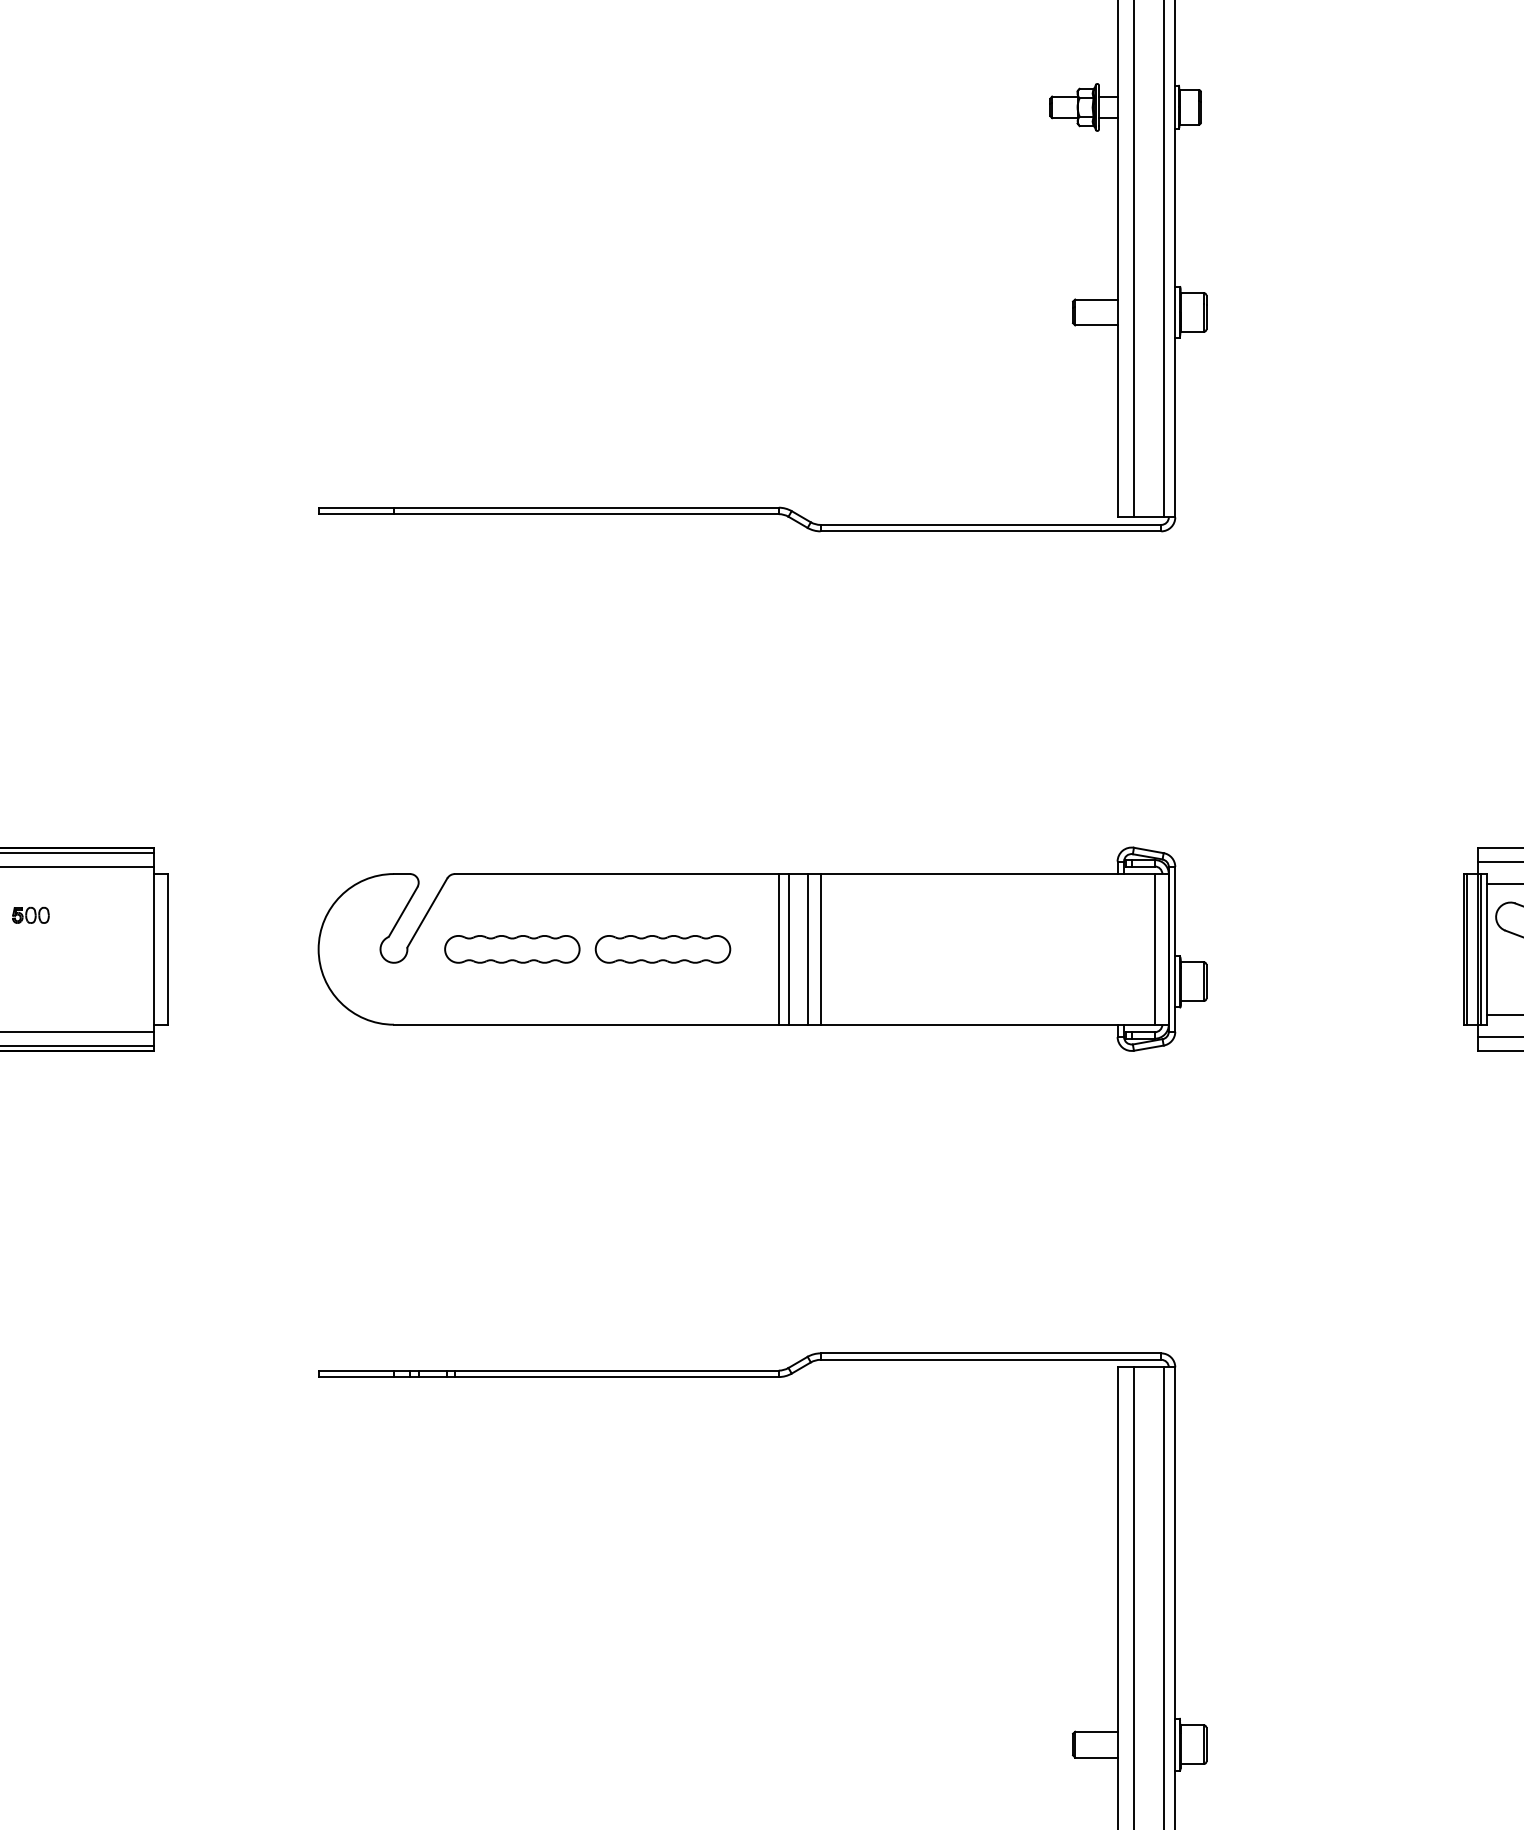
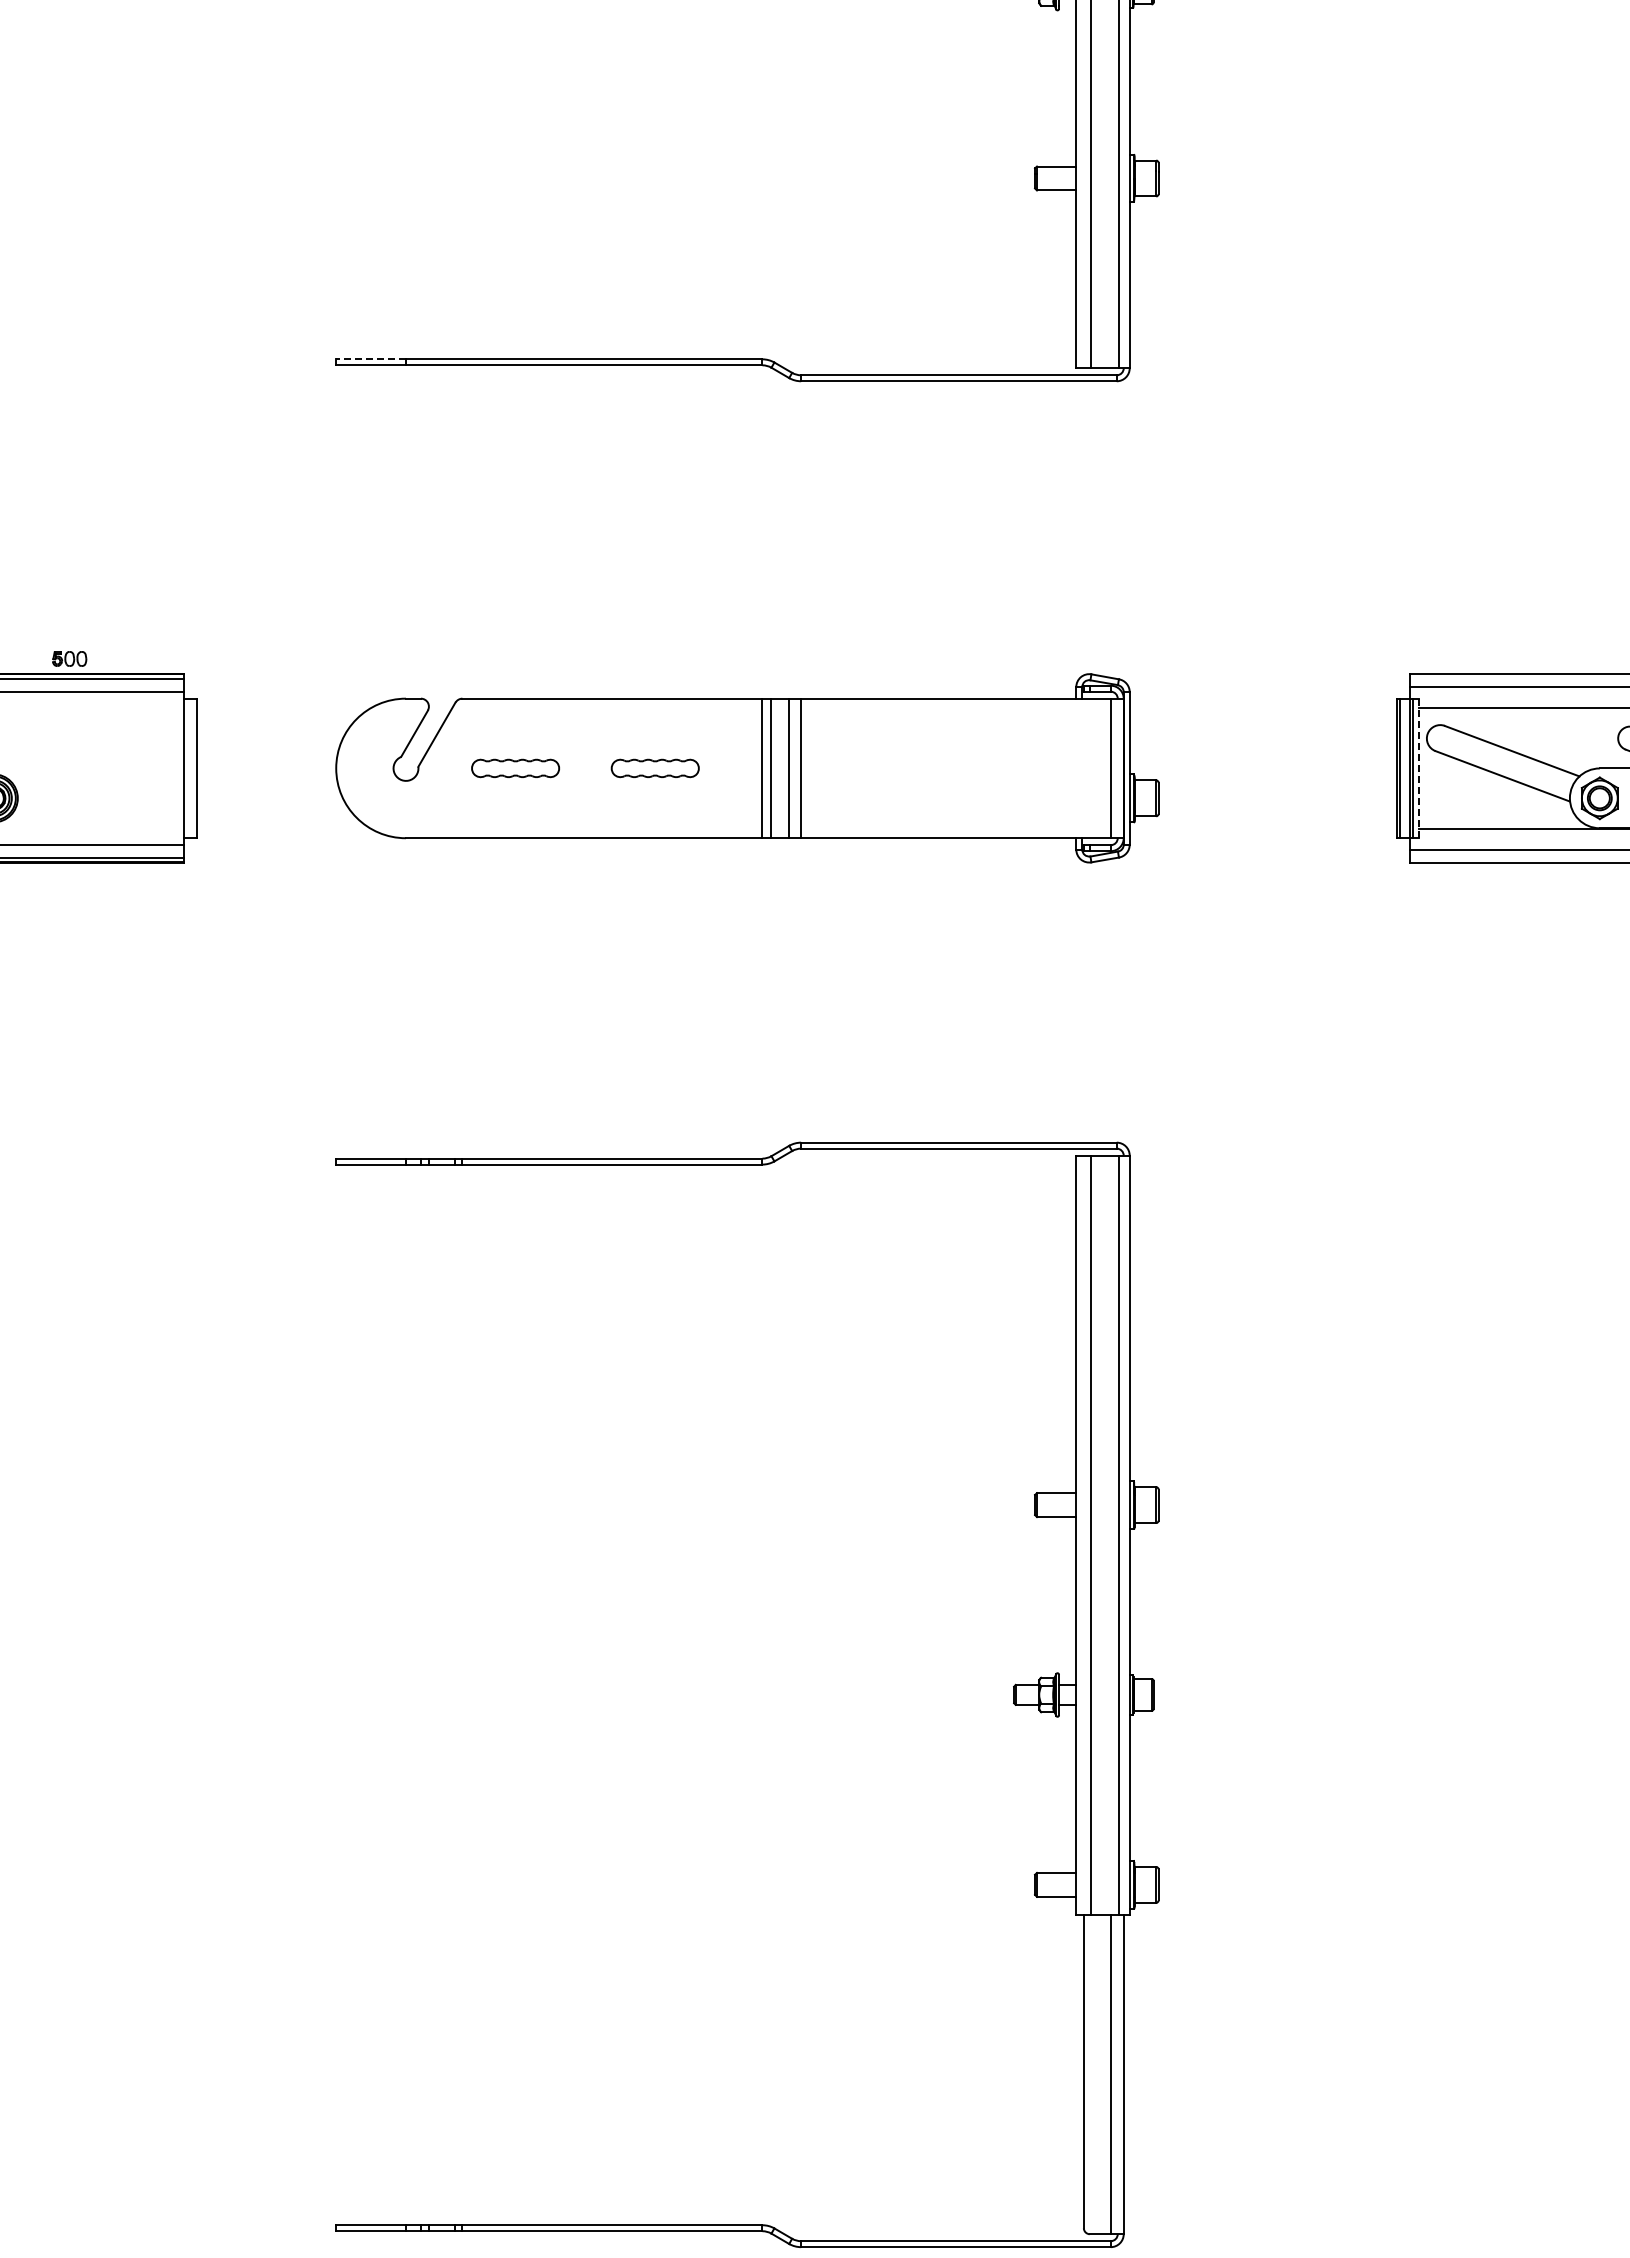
line: (356, 507) -> (371, 359), solid -> dashed
part: (30, 914) -> (69, 658), moved
part: (512, 949) -> (515, 768), size x0.7
part: (663, 949) -> (655, 768), size x0.7
line: (1487, 949) -> (1418, 768), solid -> dashed

